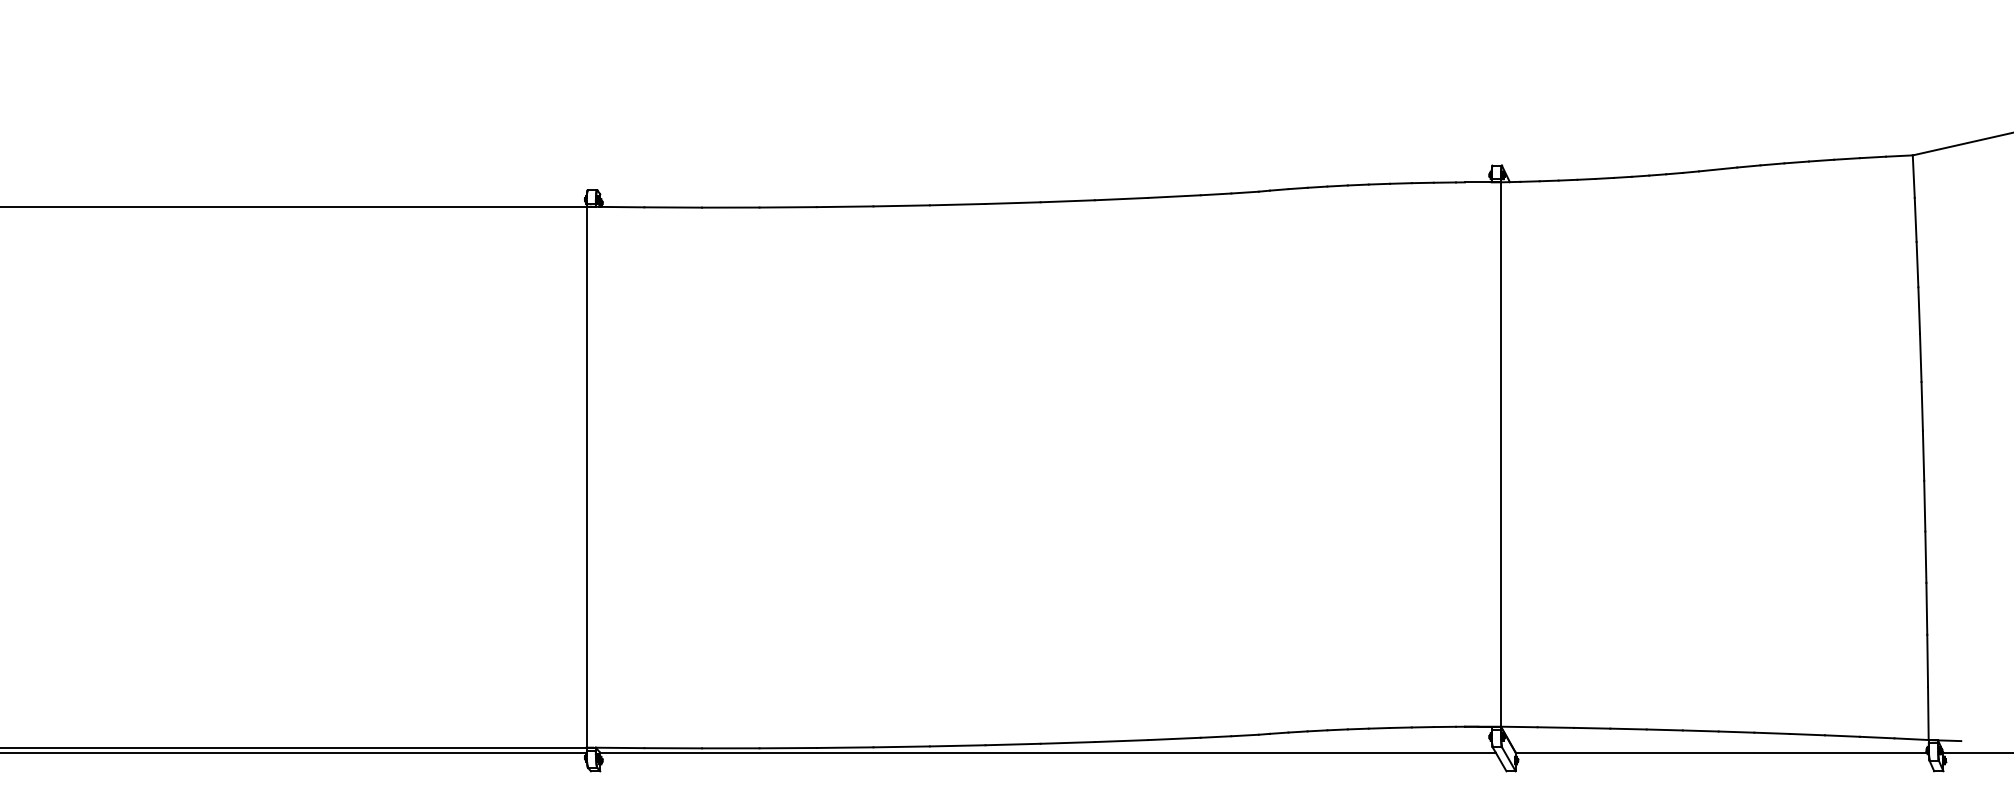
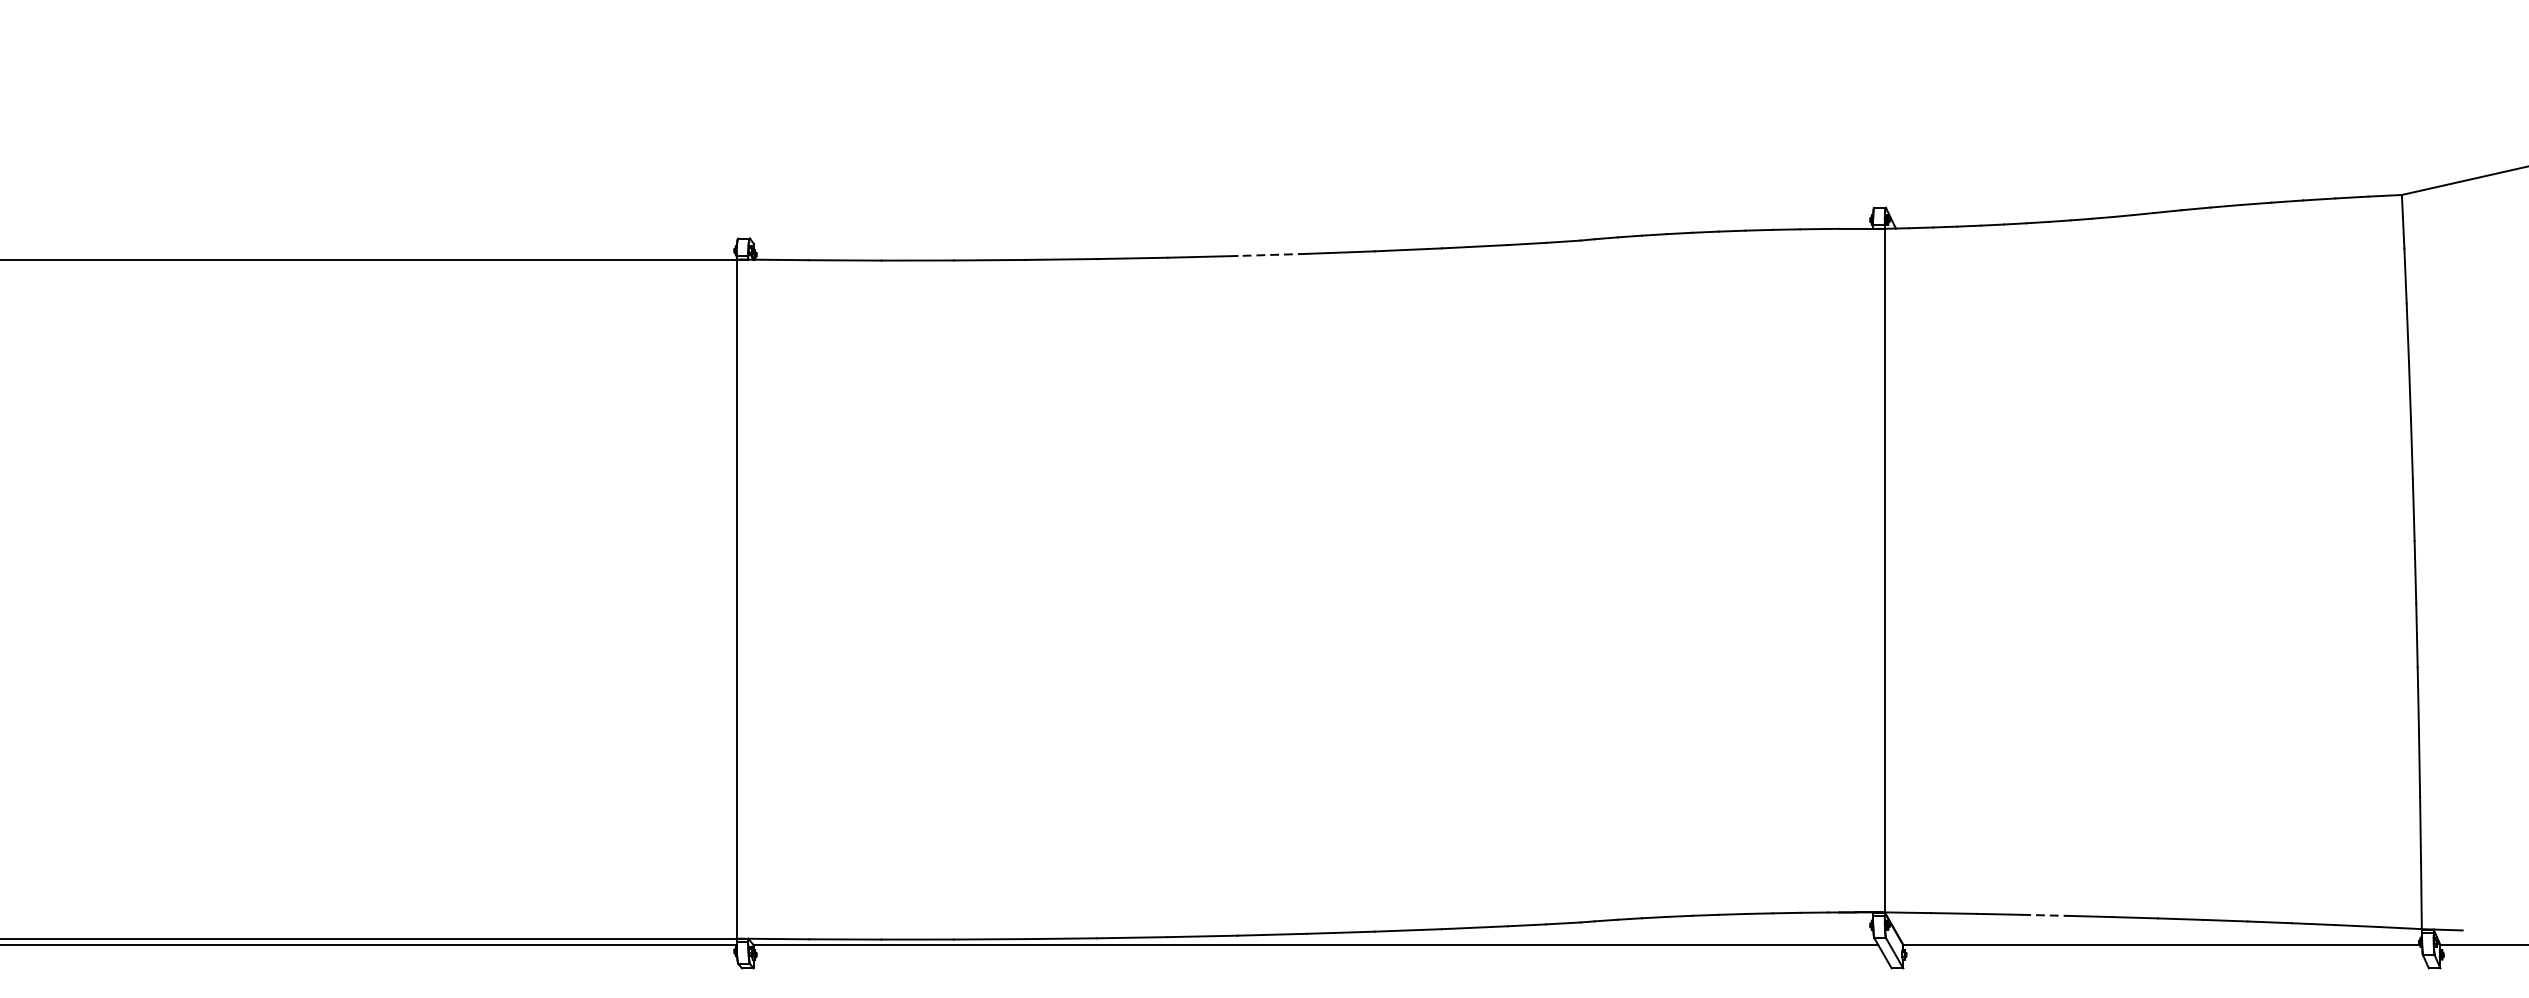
line: (1013, 203) -> (1272, 255), solid -> dashed
line: (1629, 729) -> (2046, 915), solid -> dashed

